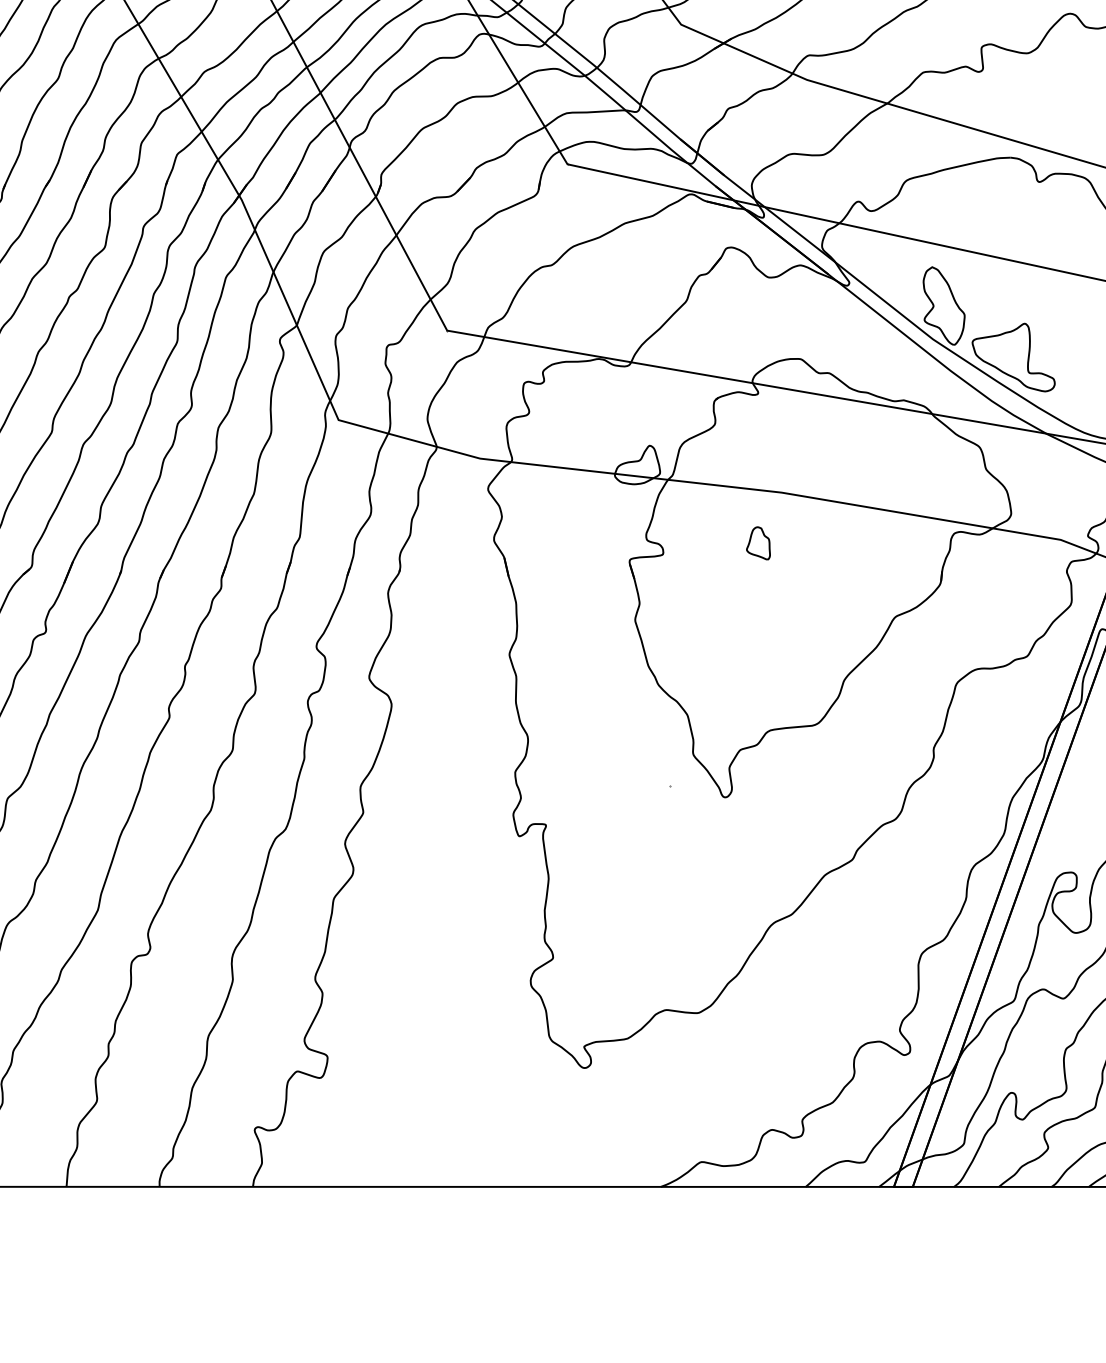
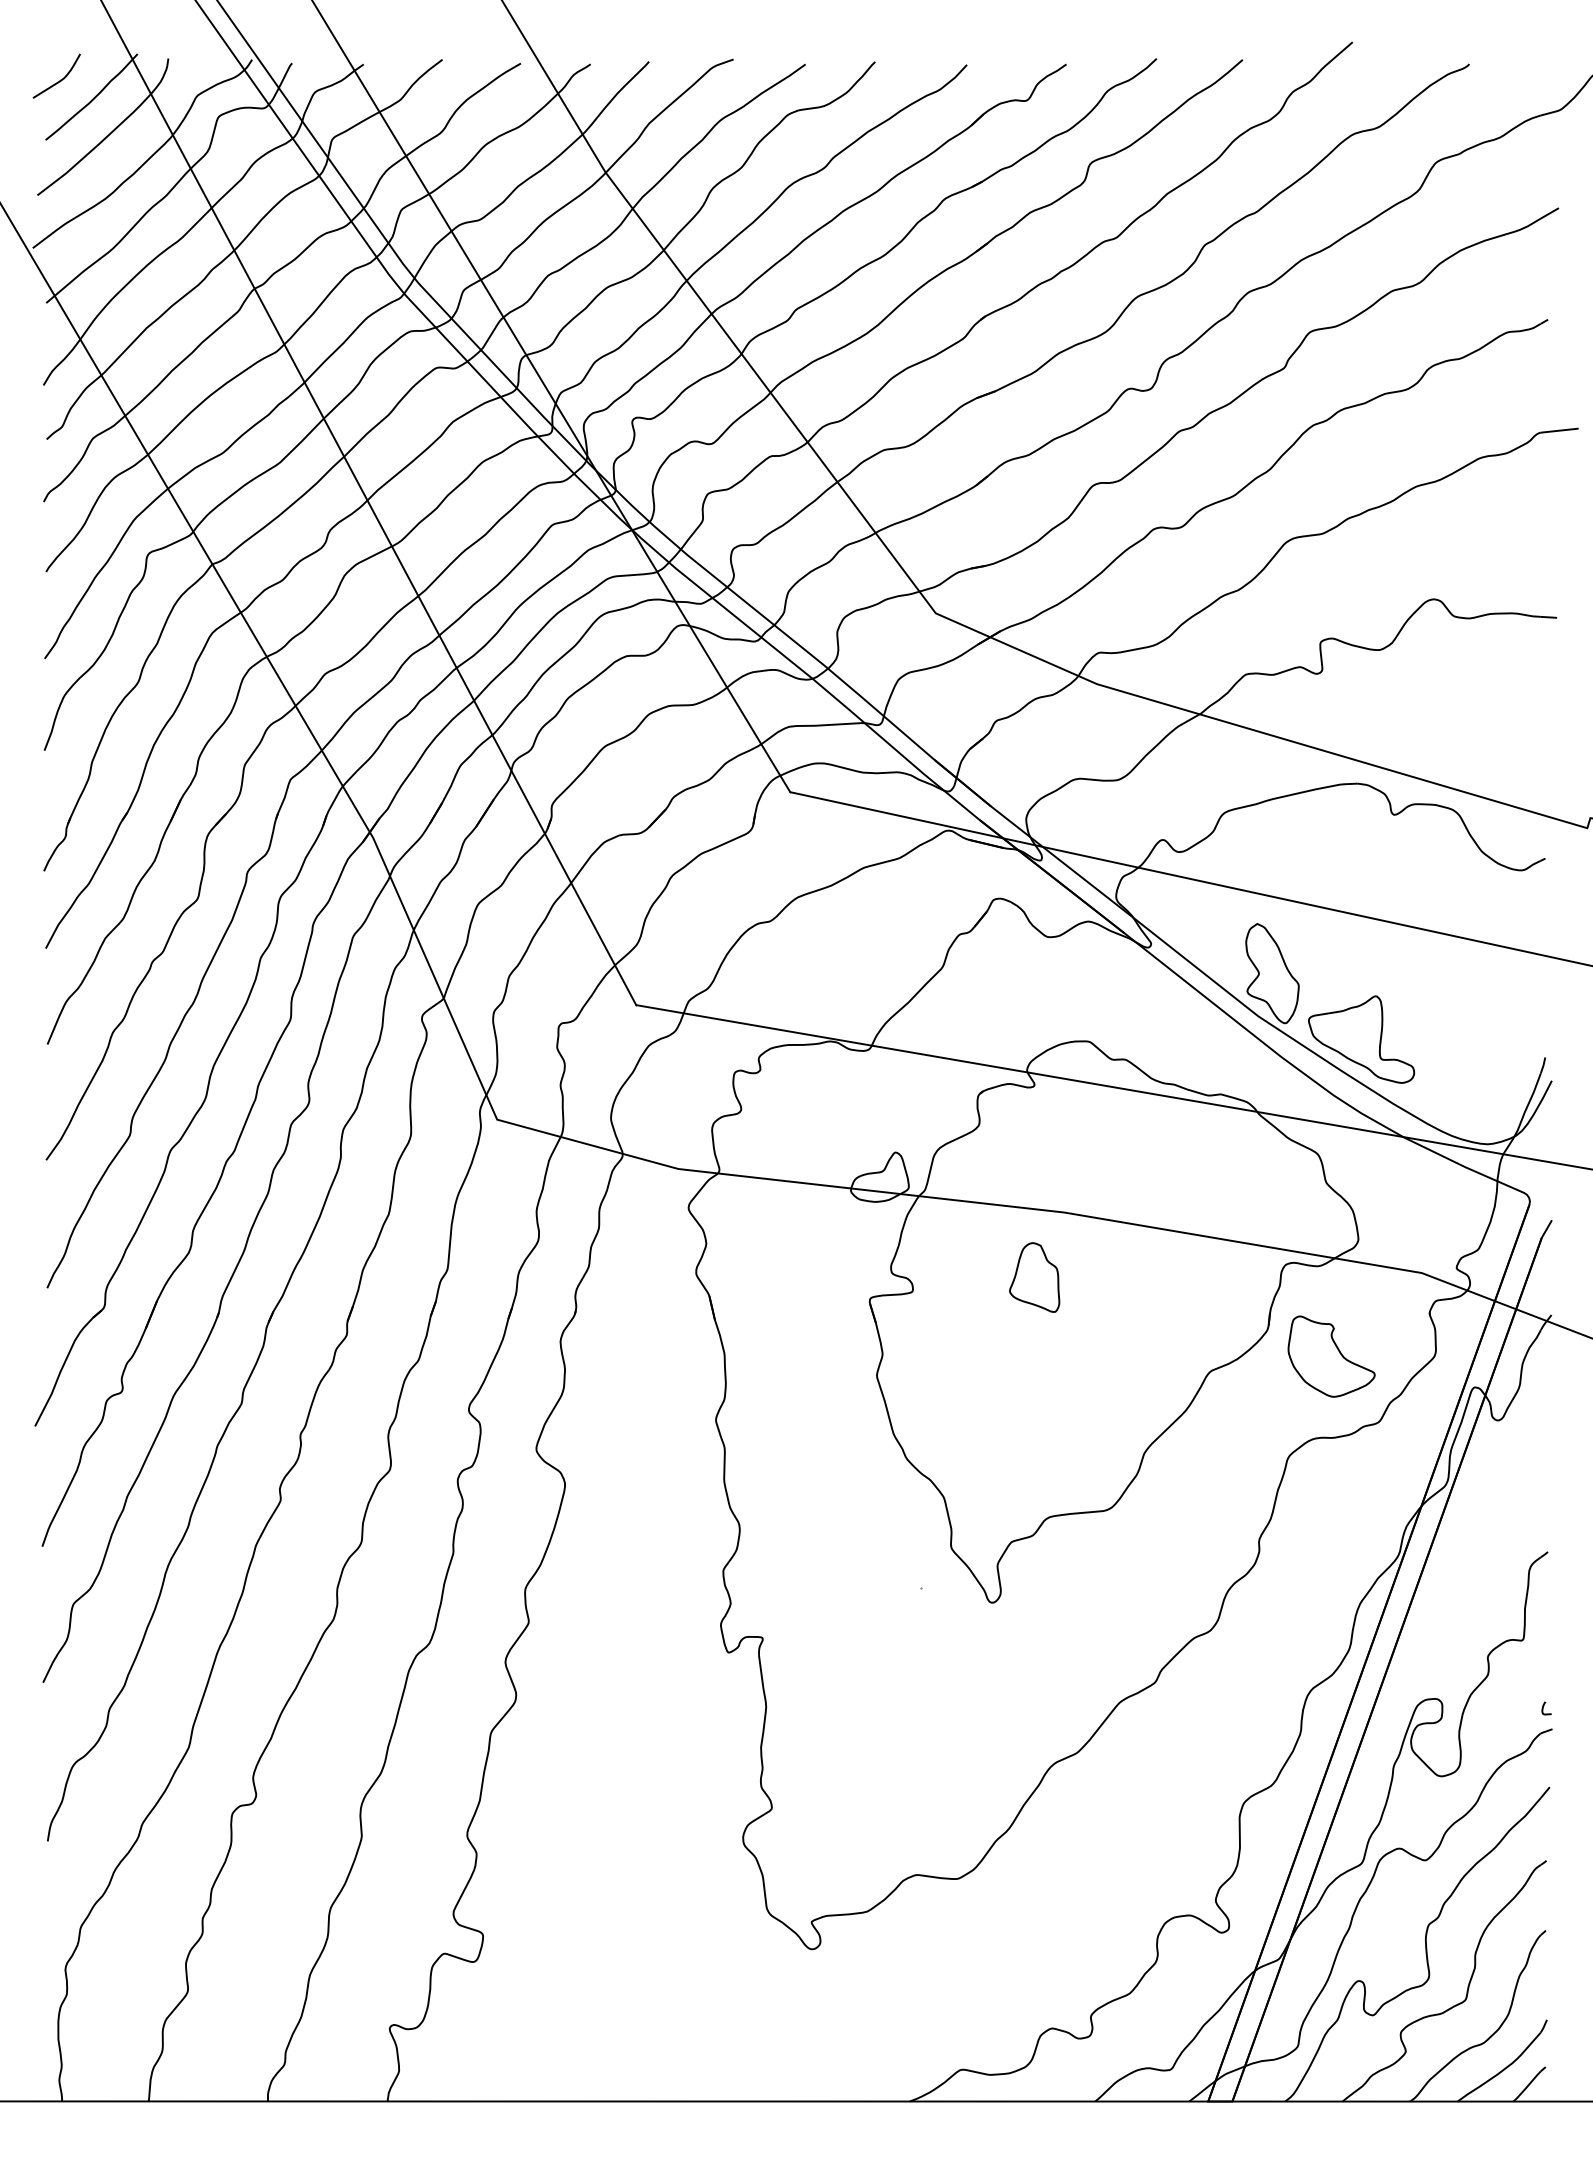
part: (758, 543) -> (1034, 1277), size x1.67
part: (990, 605) -> (1331, 1356), added

